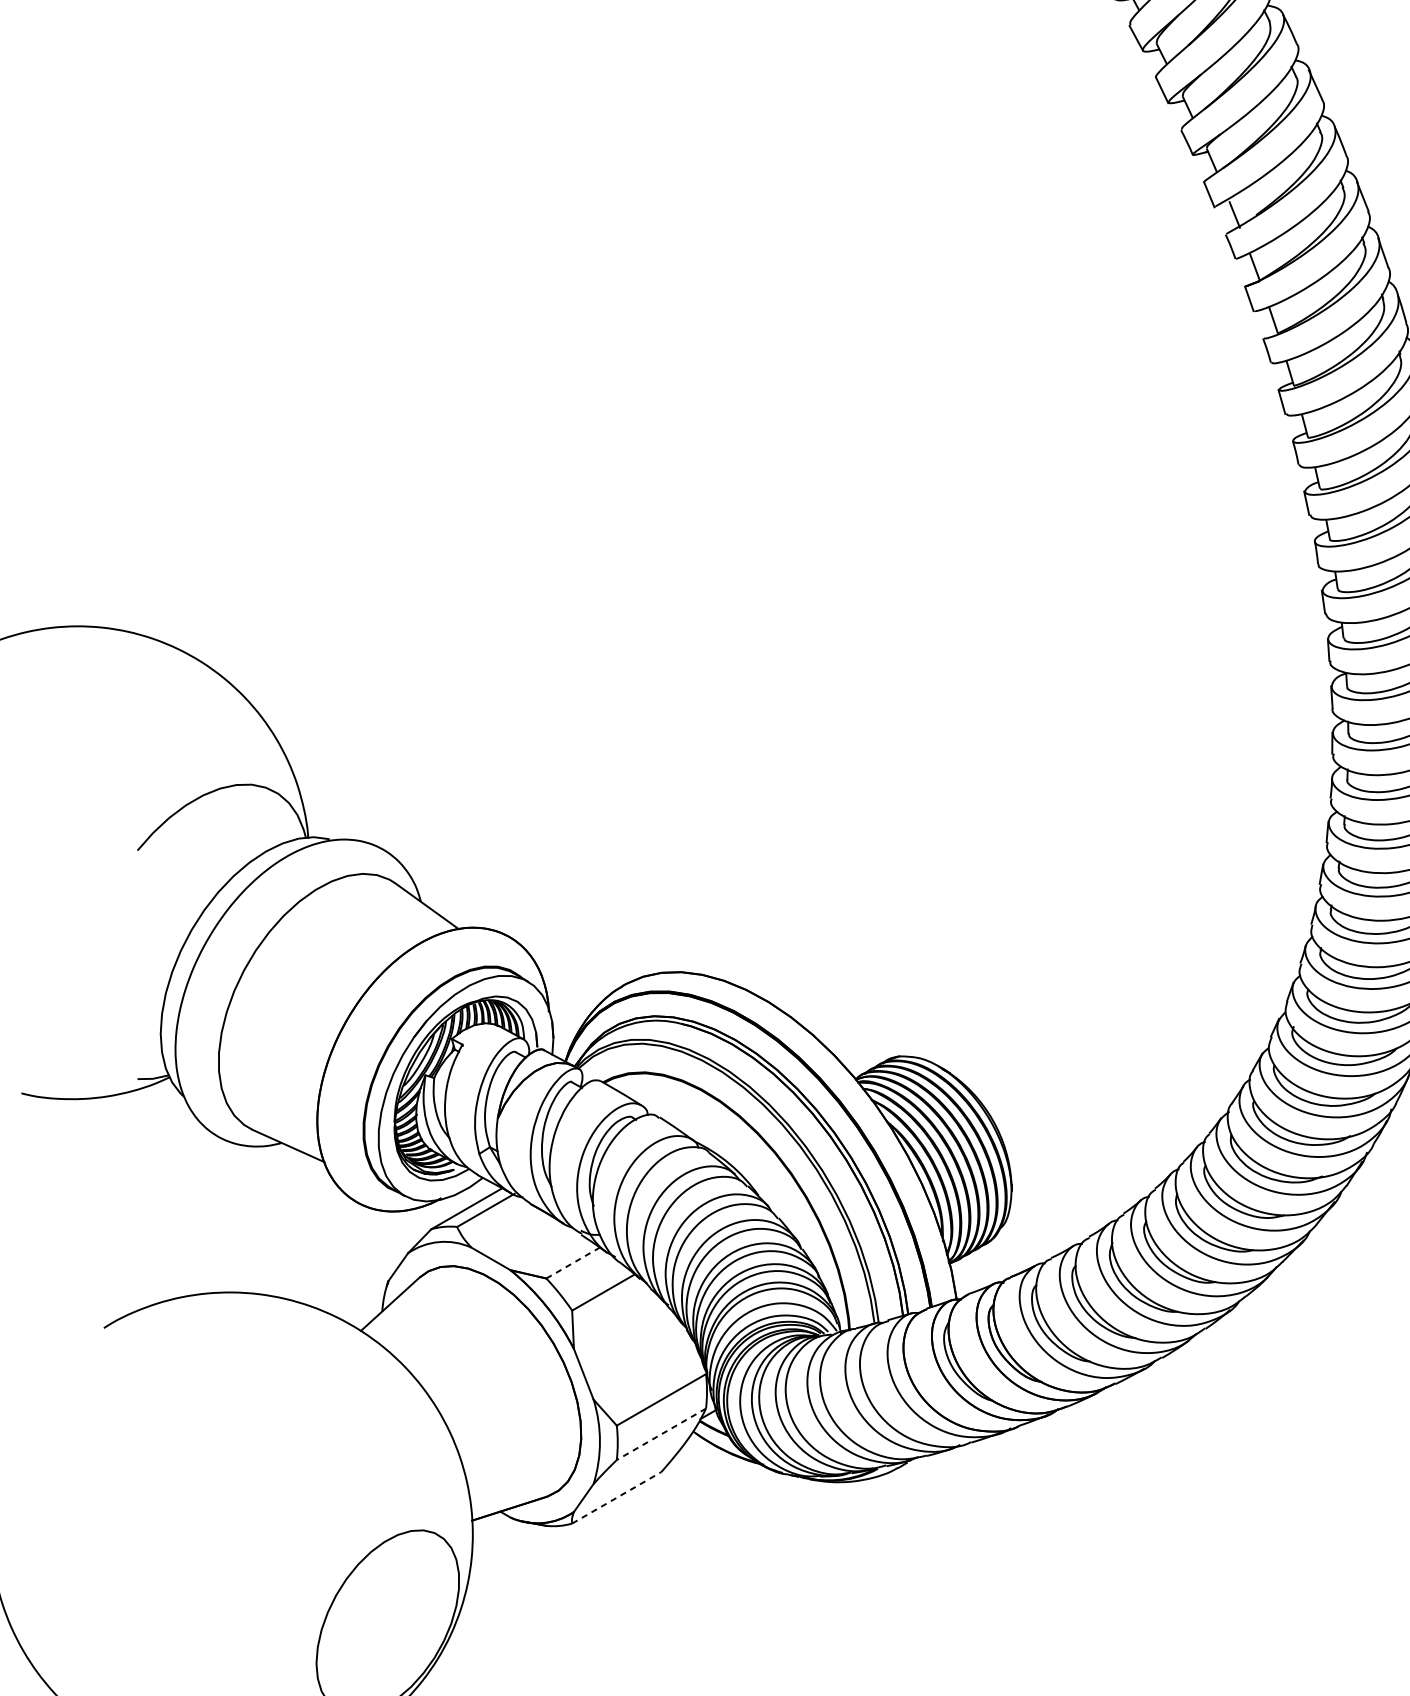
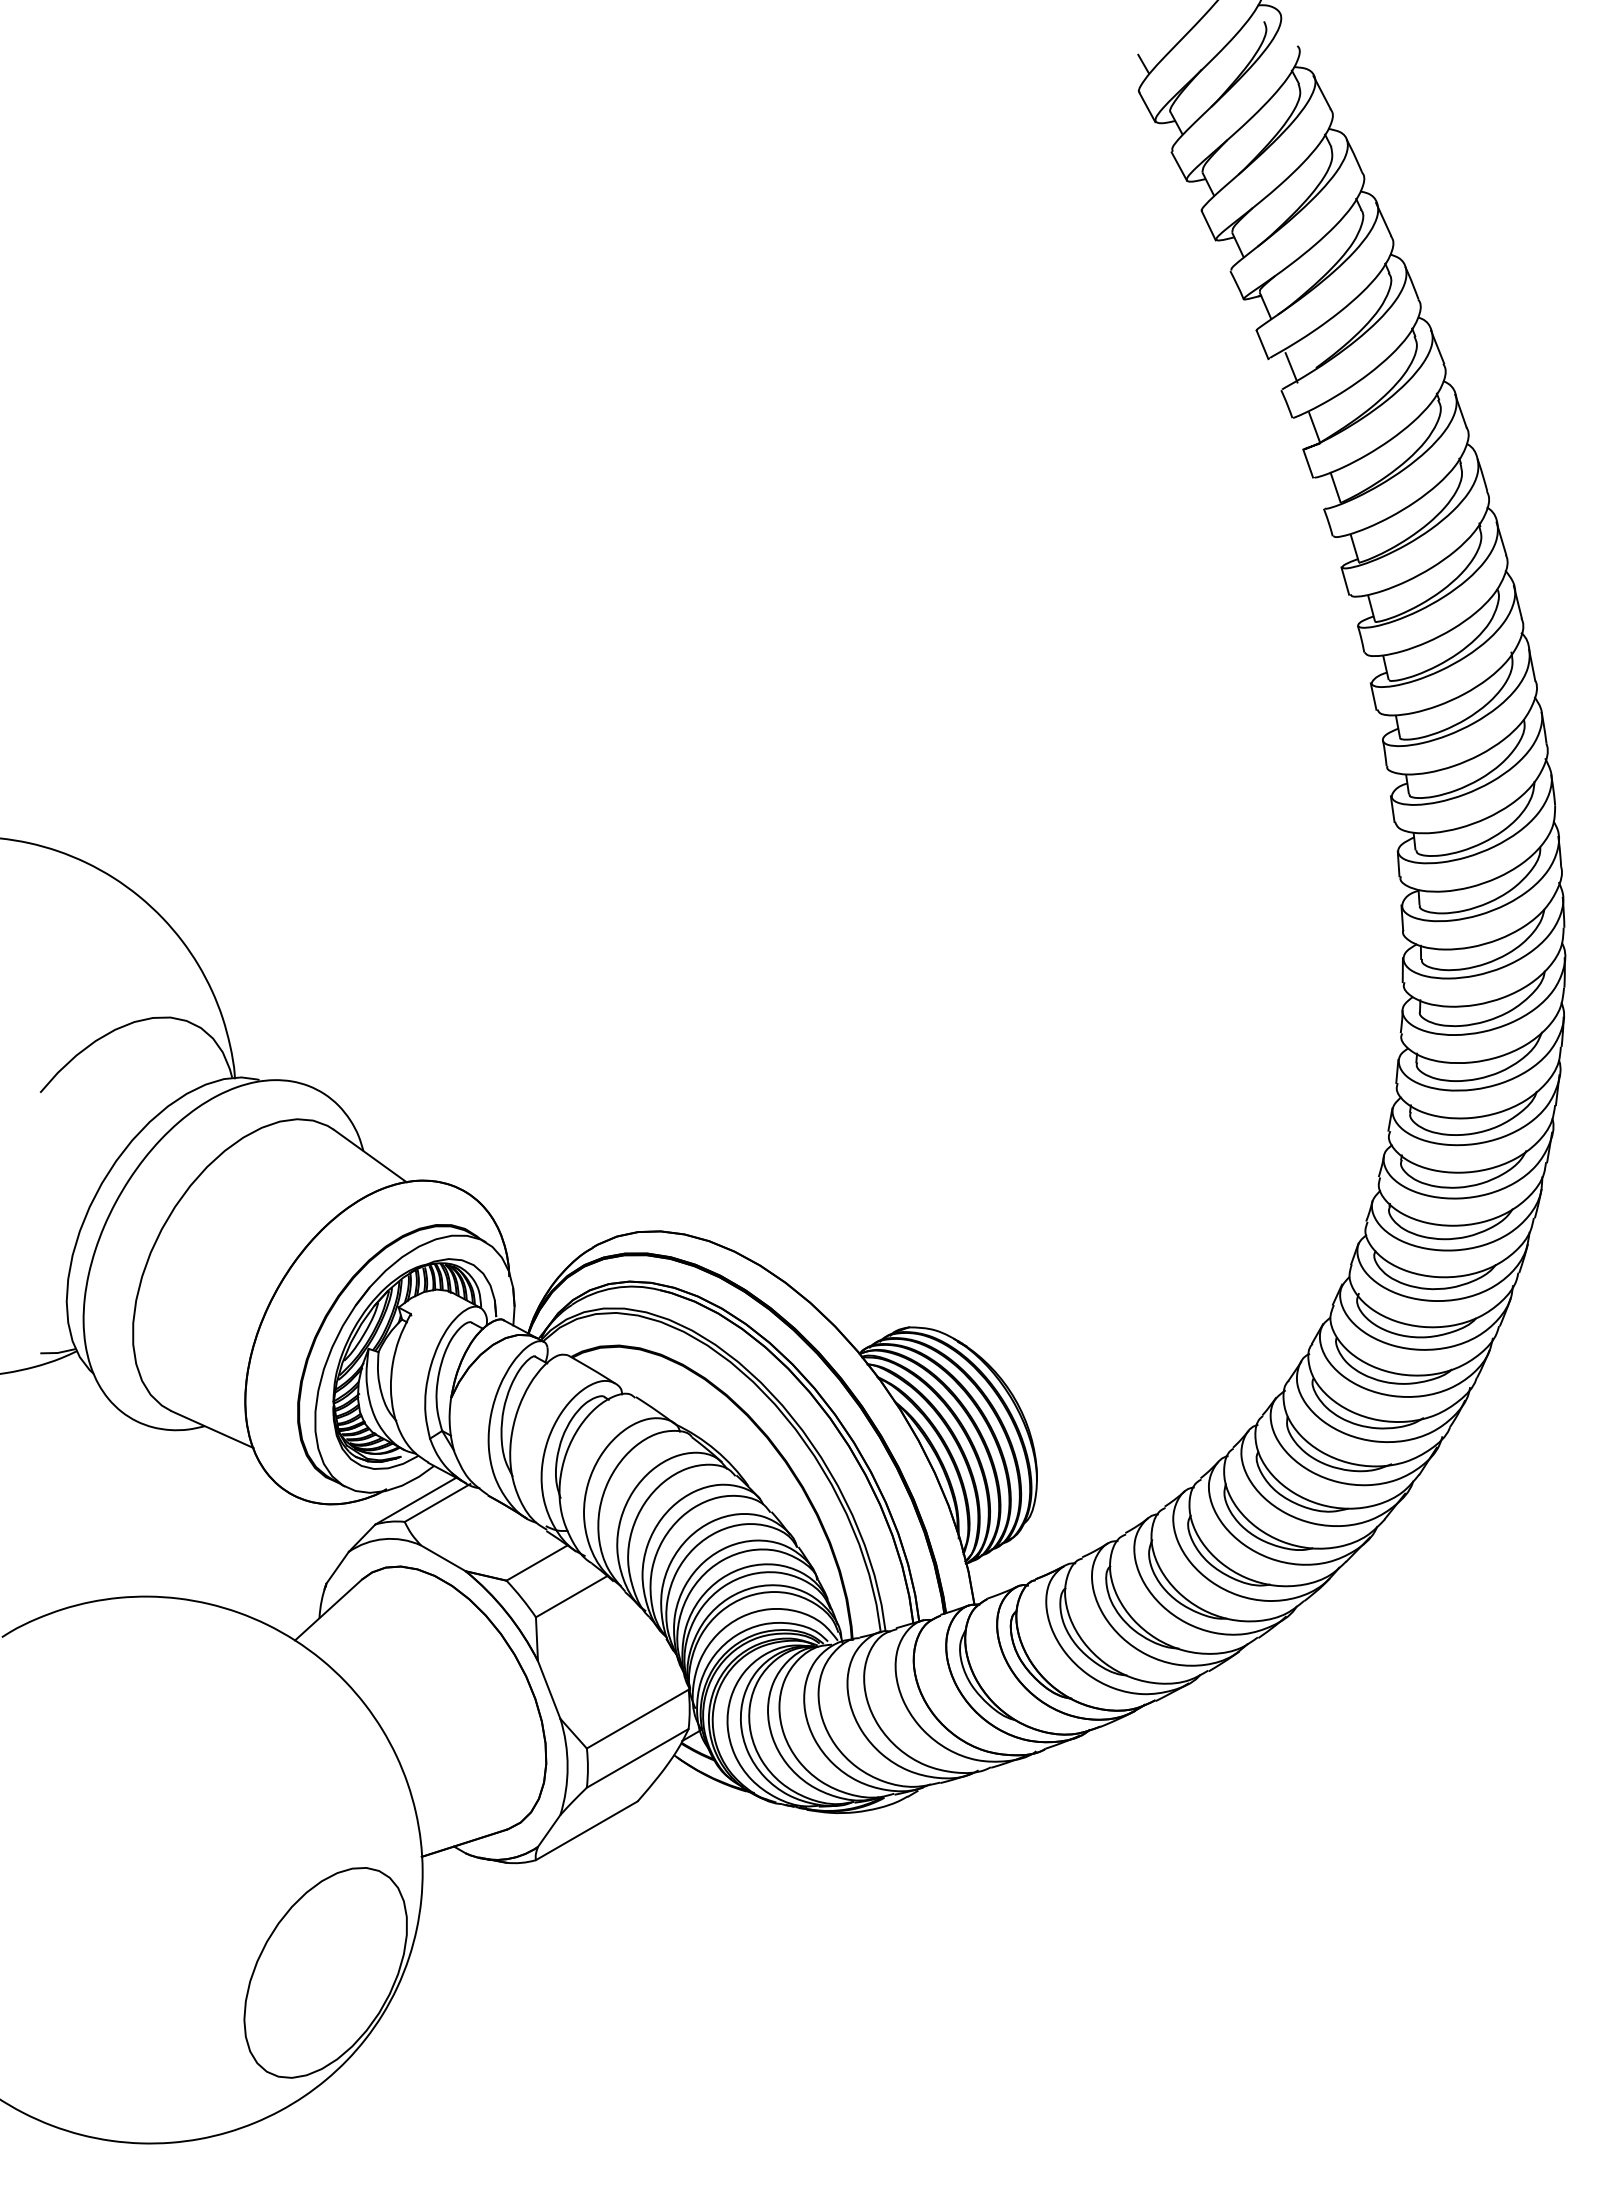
line: (573, 1262) -> (537, 1562), dashed -> solid
line: (661, 1434) -> (637, 1758), dashed -> solid
line: (616, 1497) -> (586, 1830), dashed -> solid

